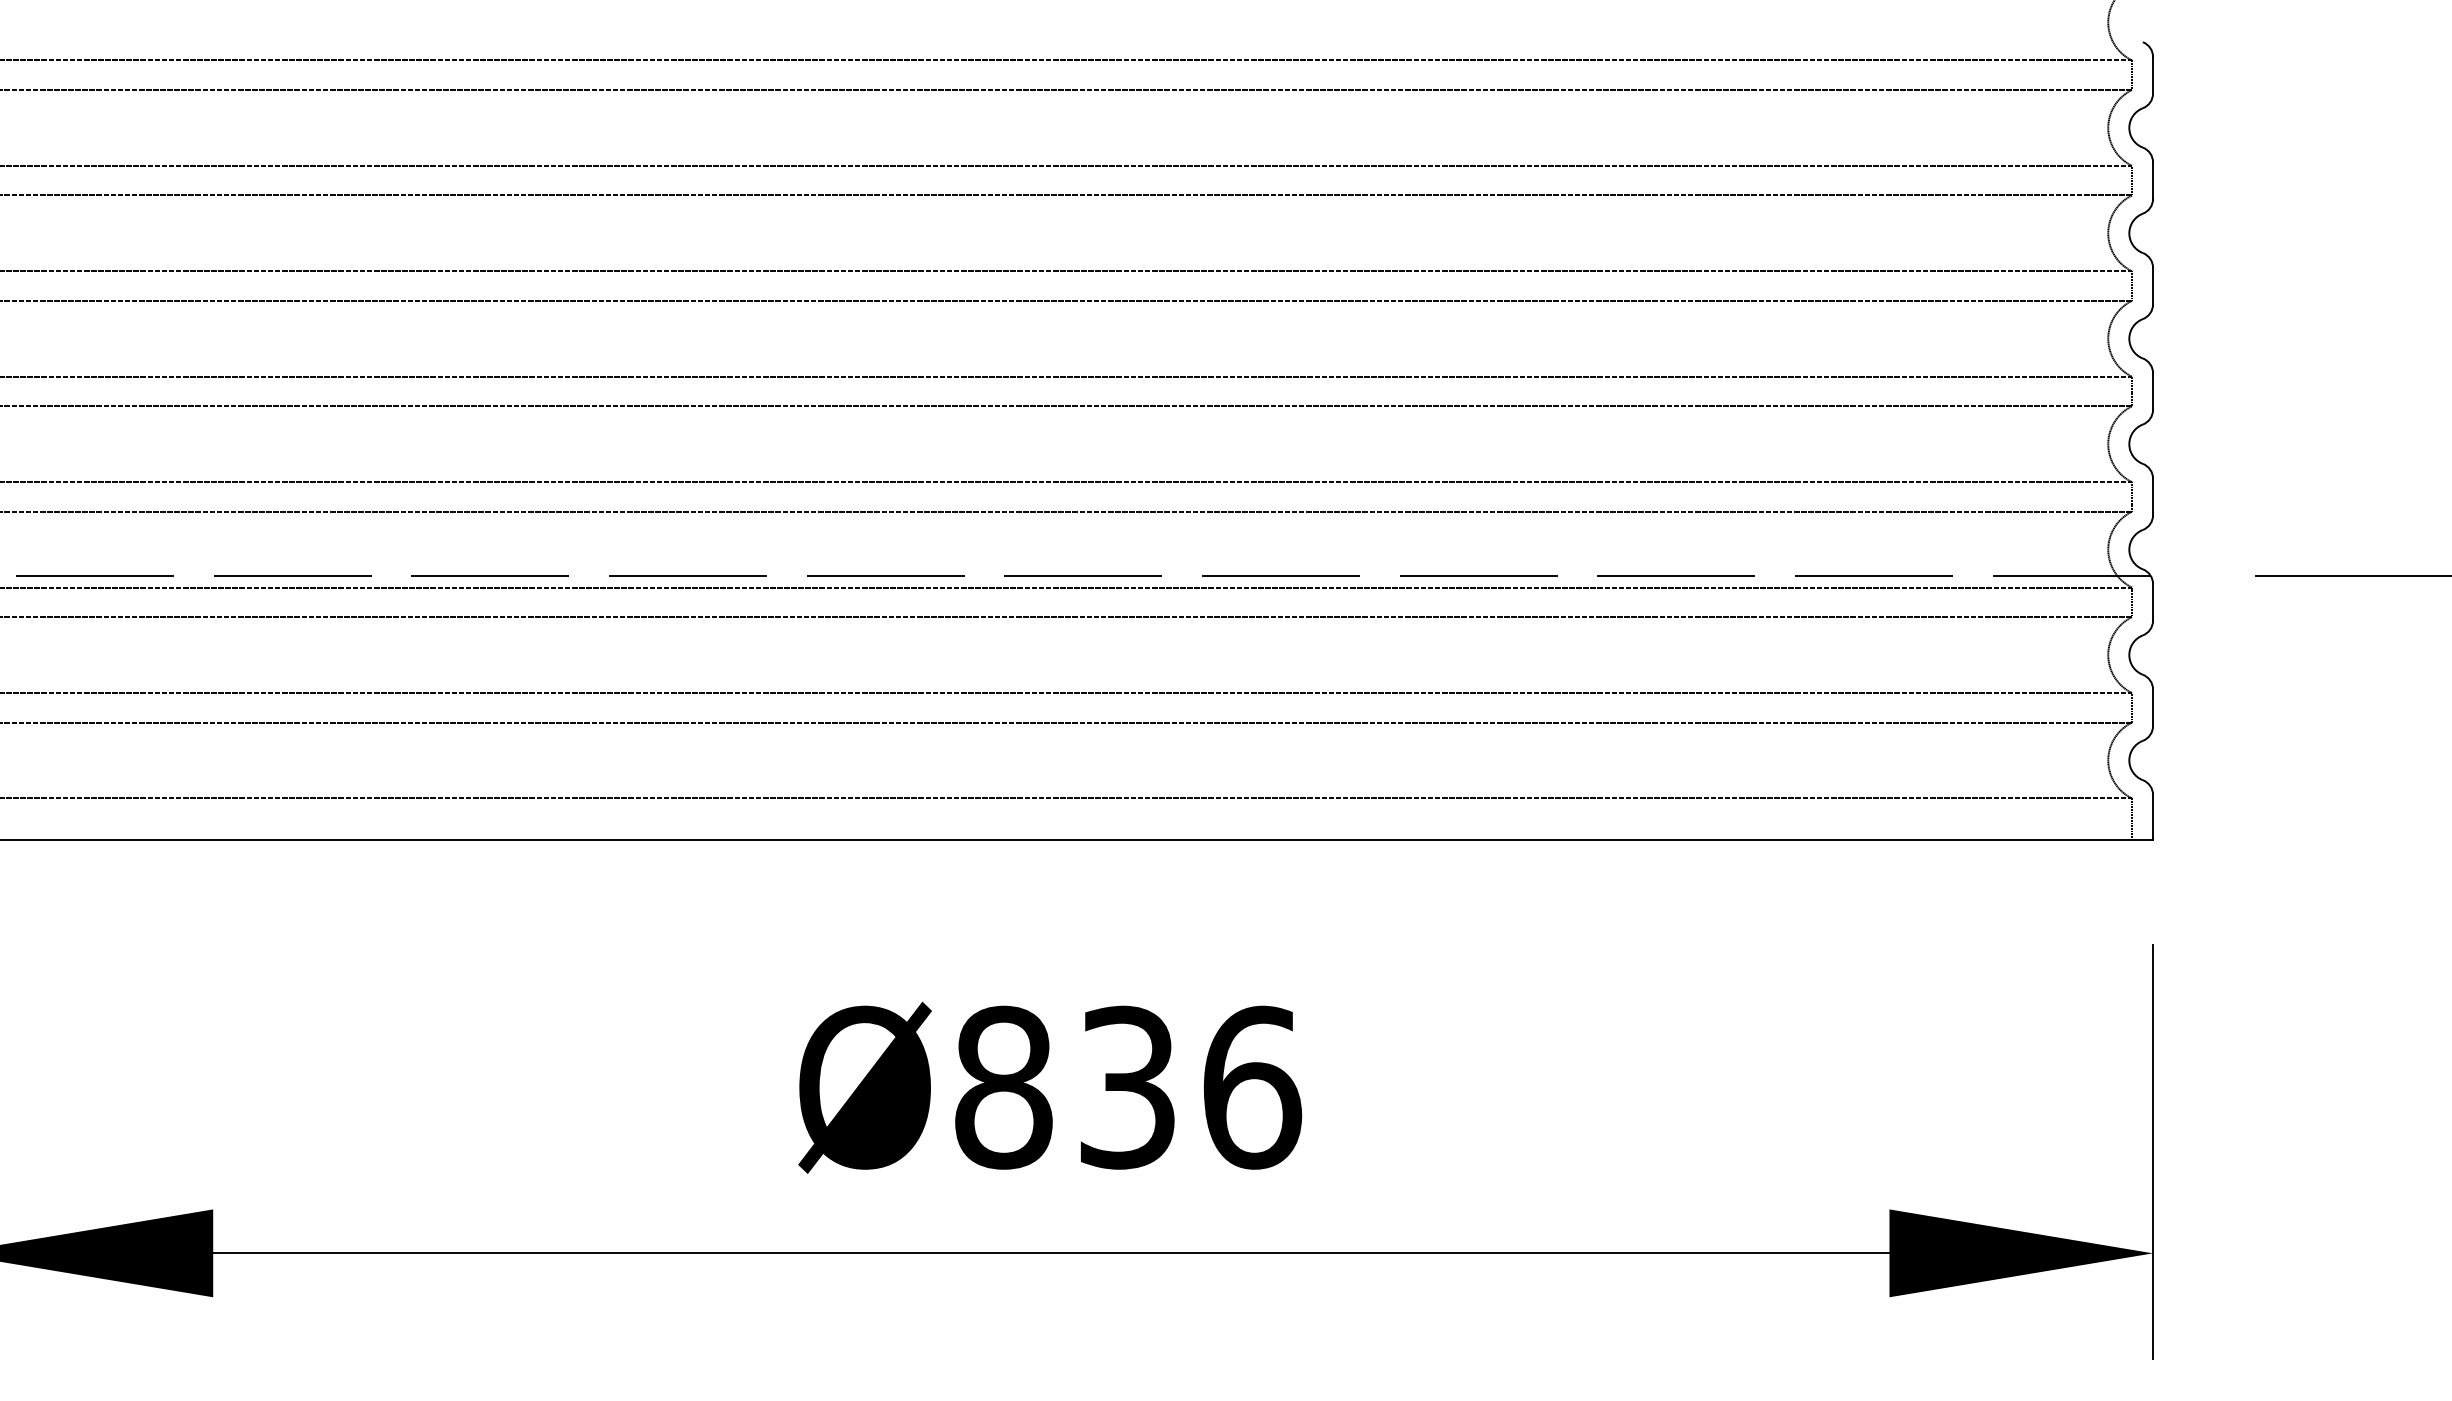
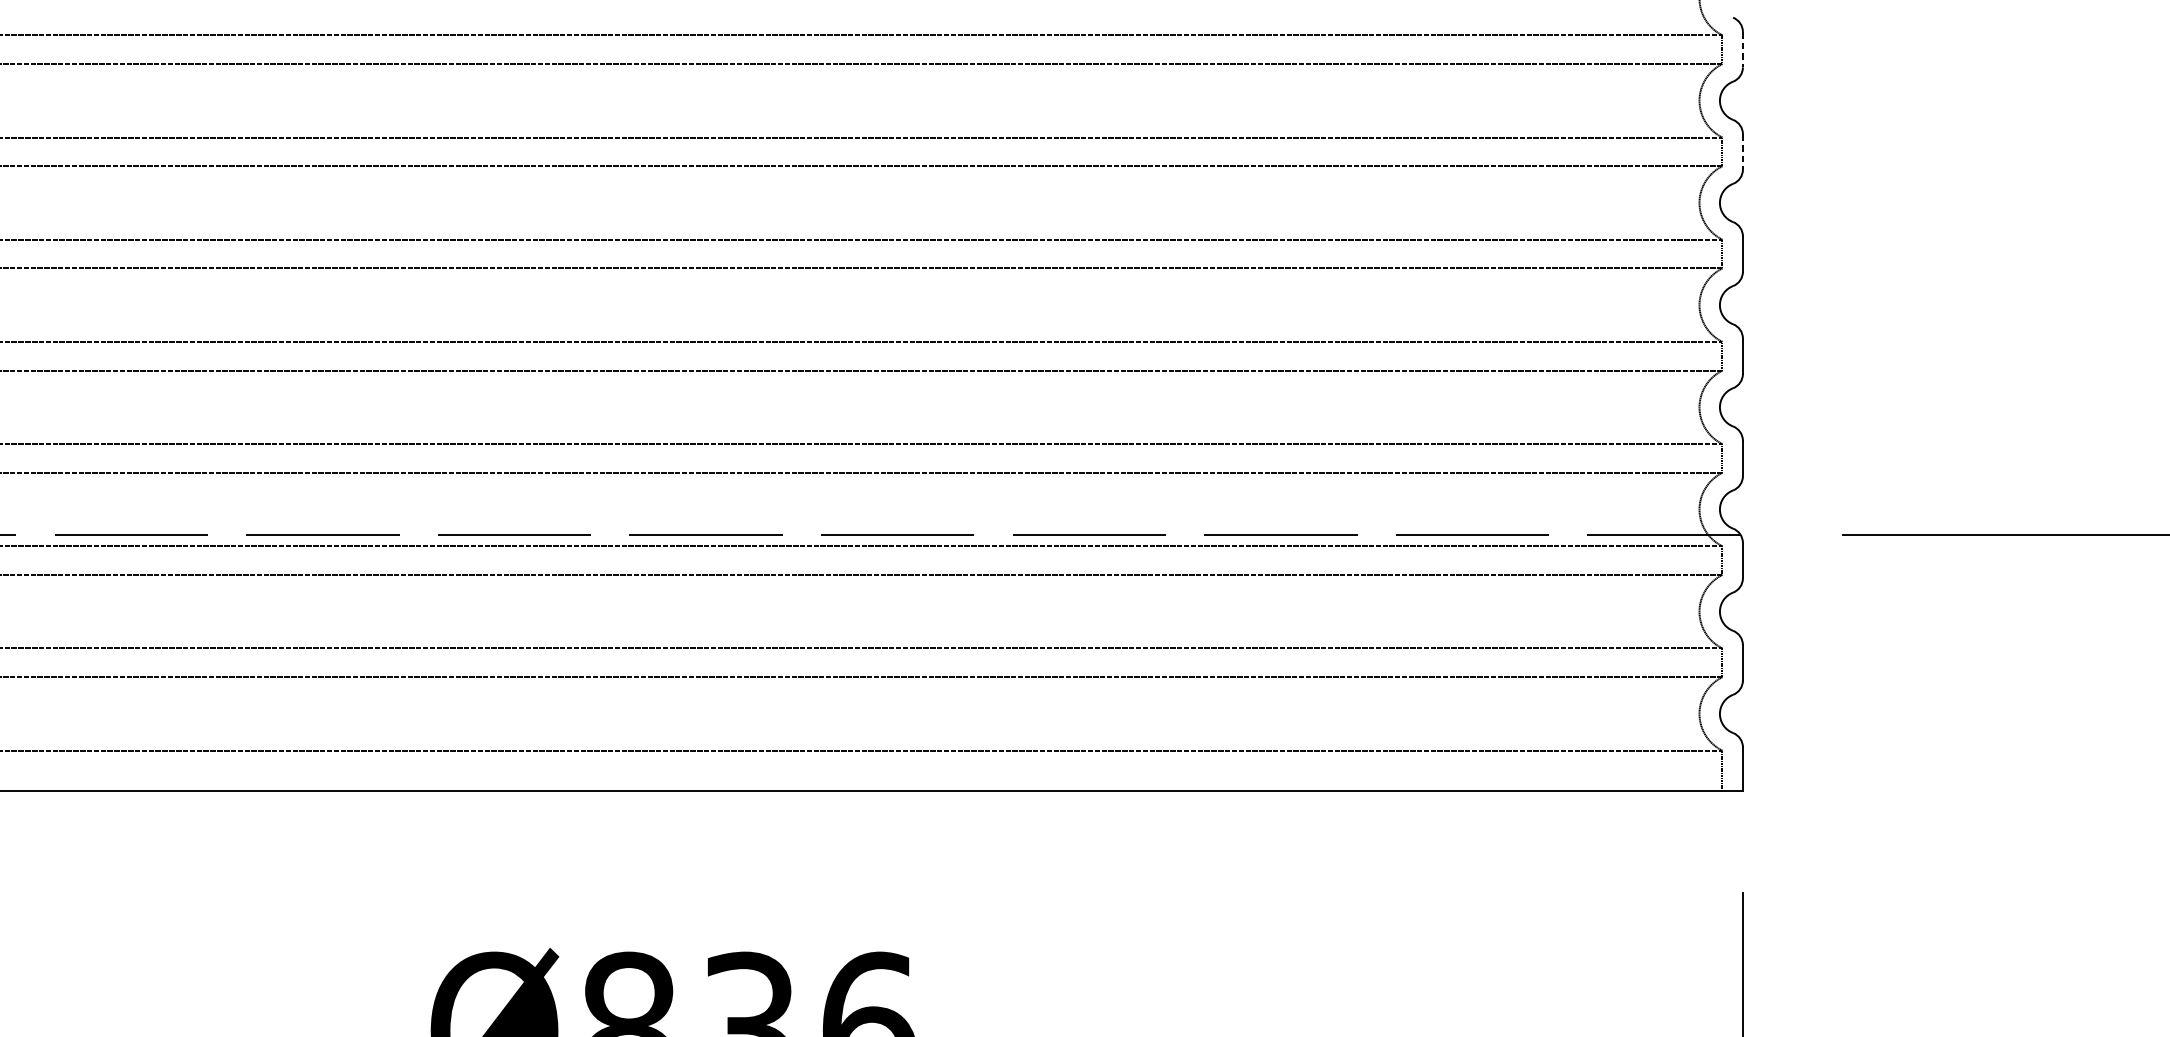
line: (2153, 75) -> (1743, 49), solid -> dashed
line: (2153, 181) -> (1743, 152), solid -> dashed

